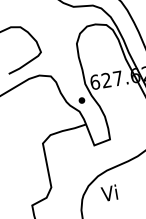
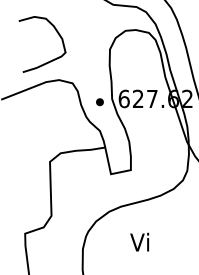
part: (81, 100) -> (99, 102), moved
text: (109, 192) -> (139, 241), moved

